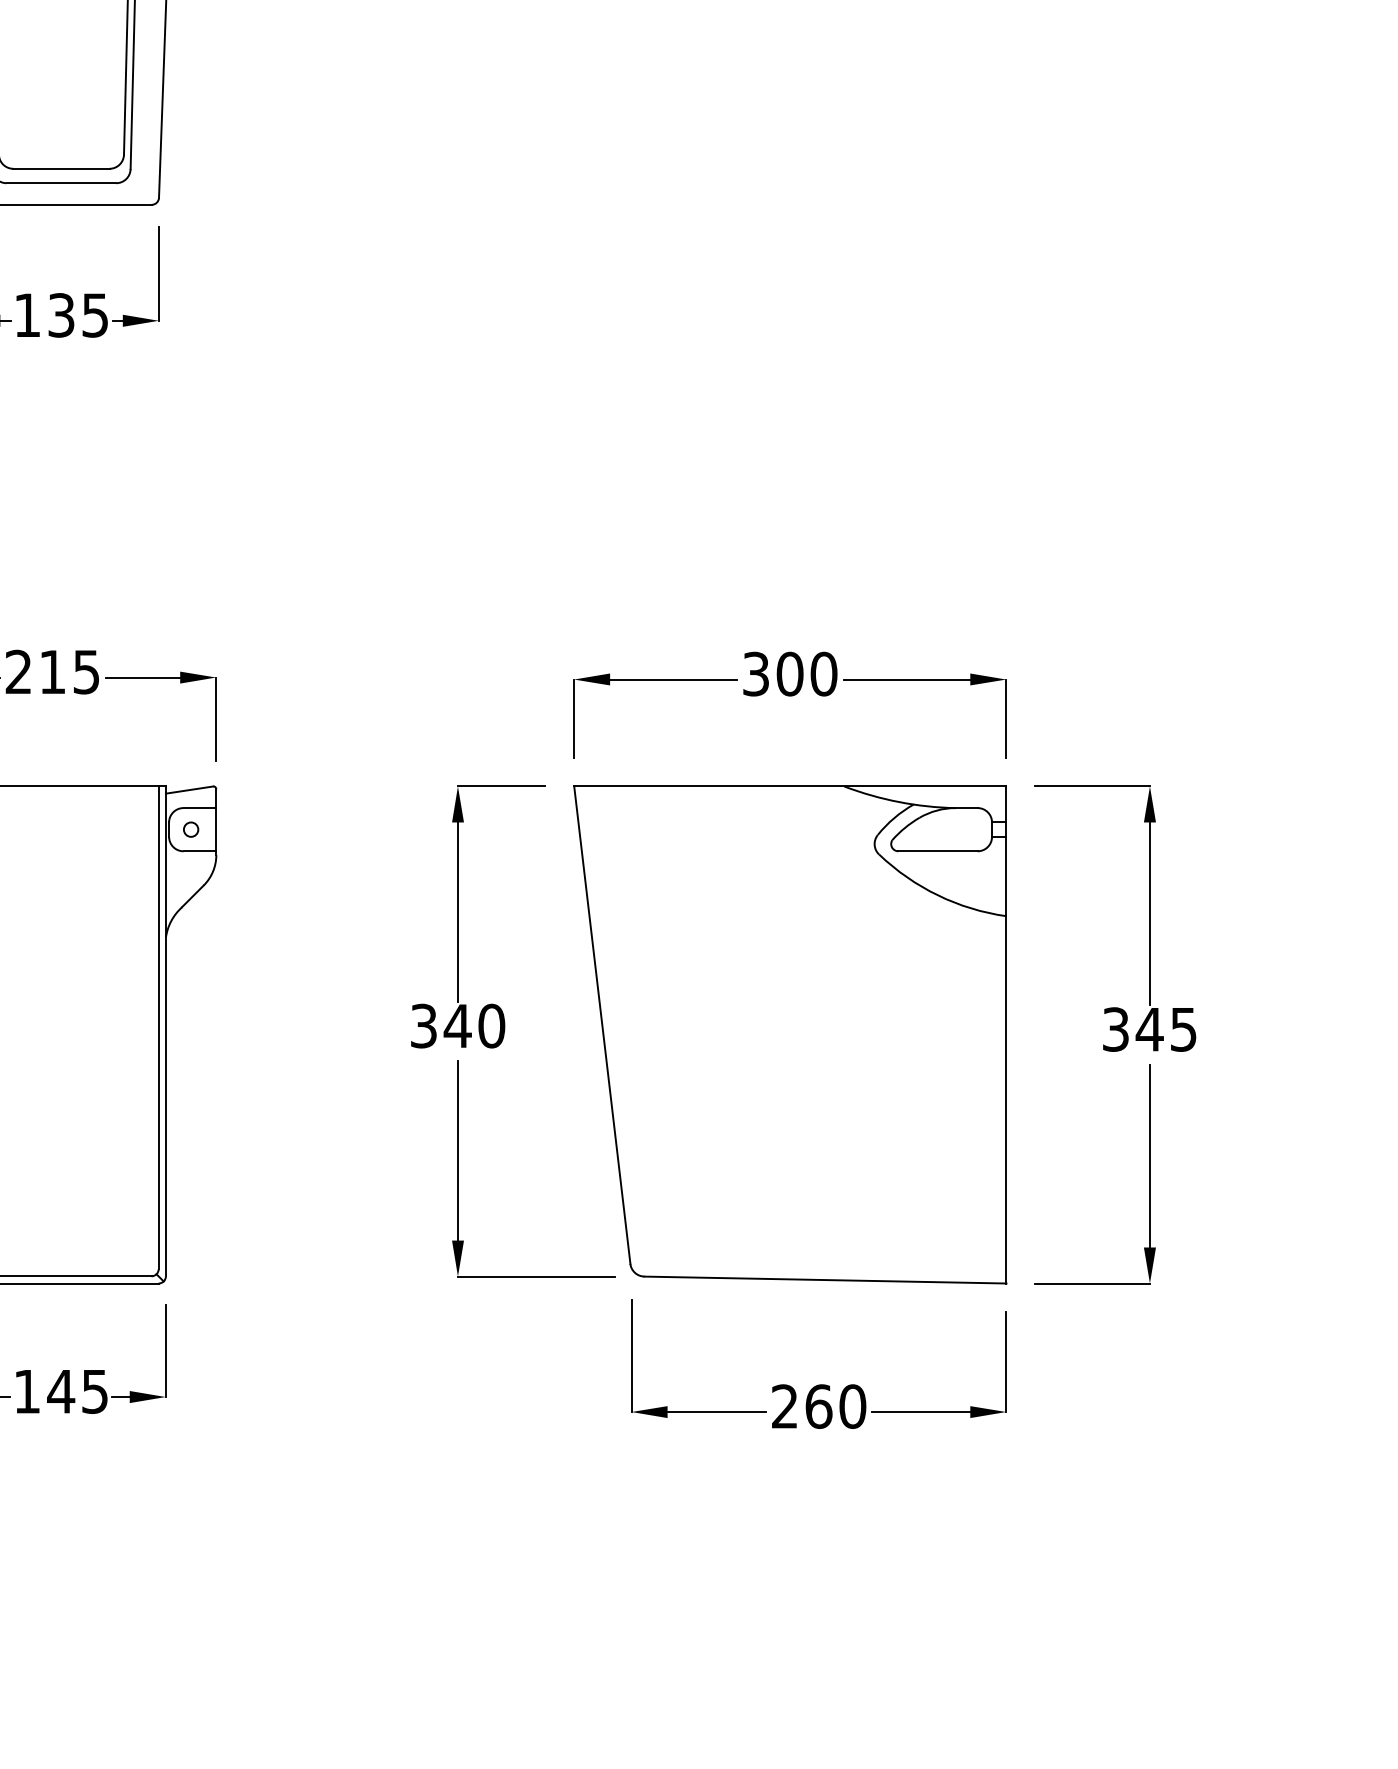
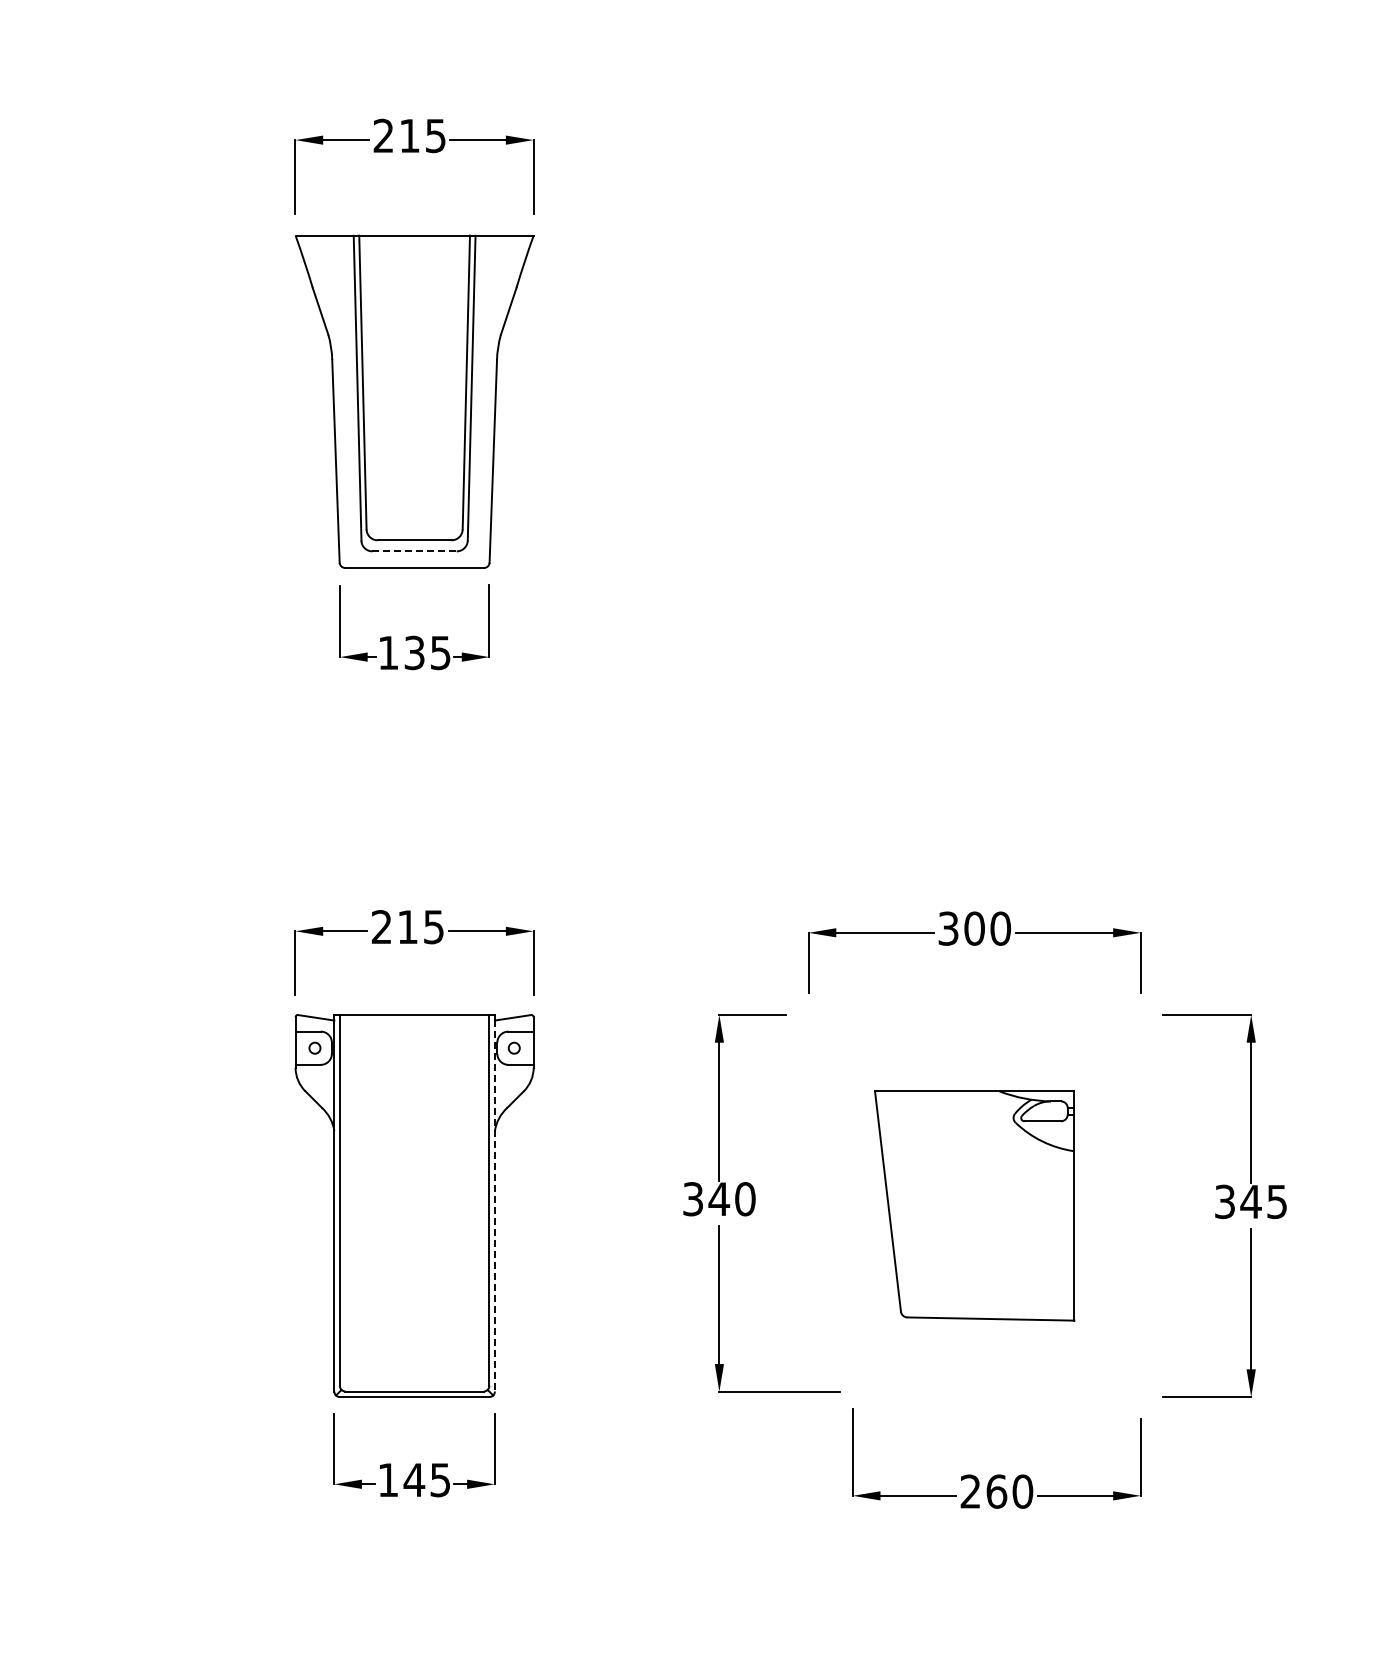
line: (62, 183) -> (415, 551), solid -> dashed
line: (165, 1034) -> (494, 1205), solid -> dashed
part: (789, 1034) -> (974, 1205), size x0.6

